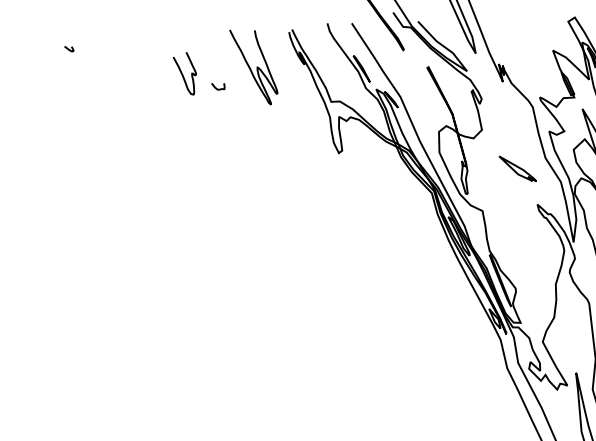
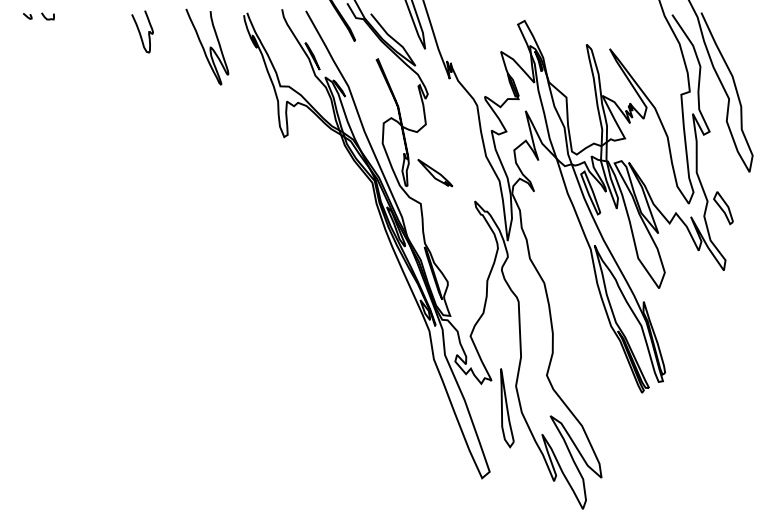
curve: (183, 73) -> (140, 31), moved
curve: (216, 87) -> (46, 17), moved
part: (518, 168) -> (435, 172), moved

